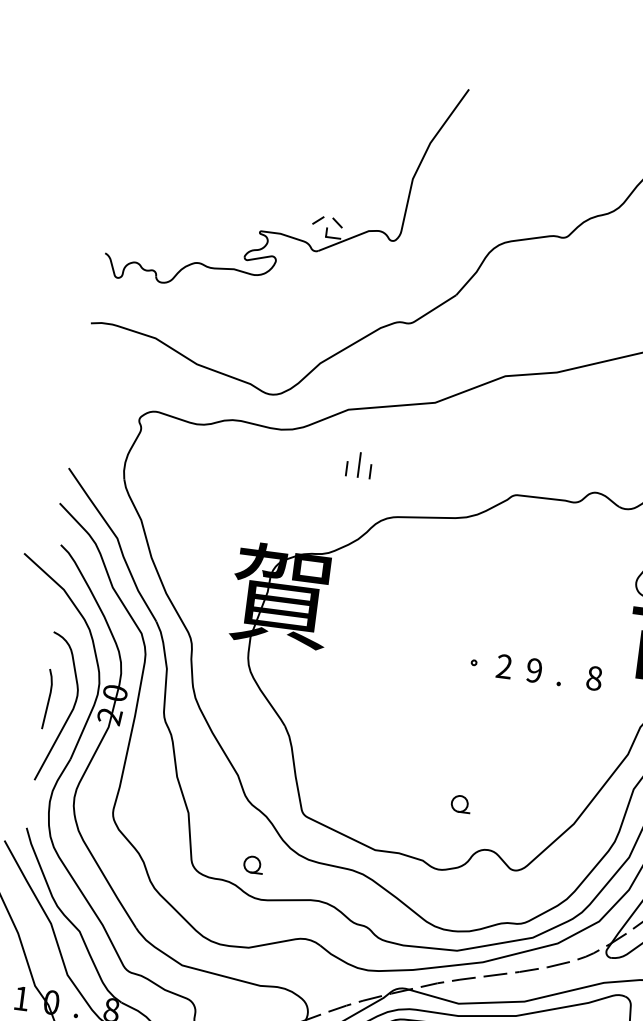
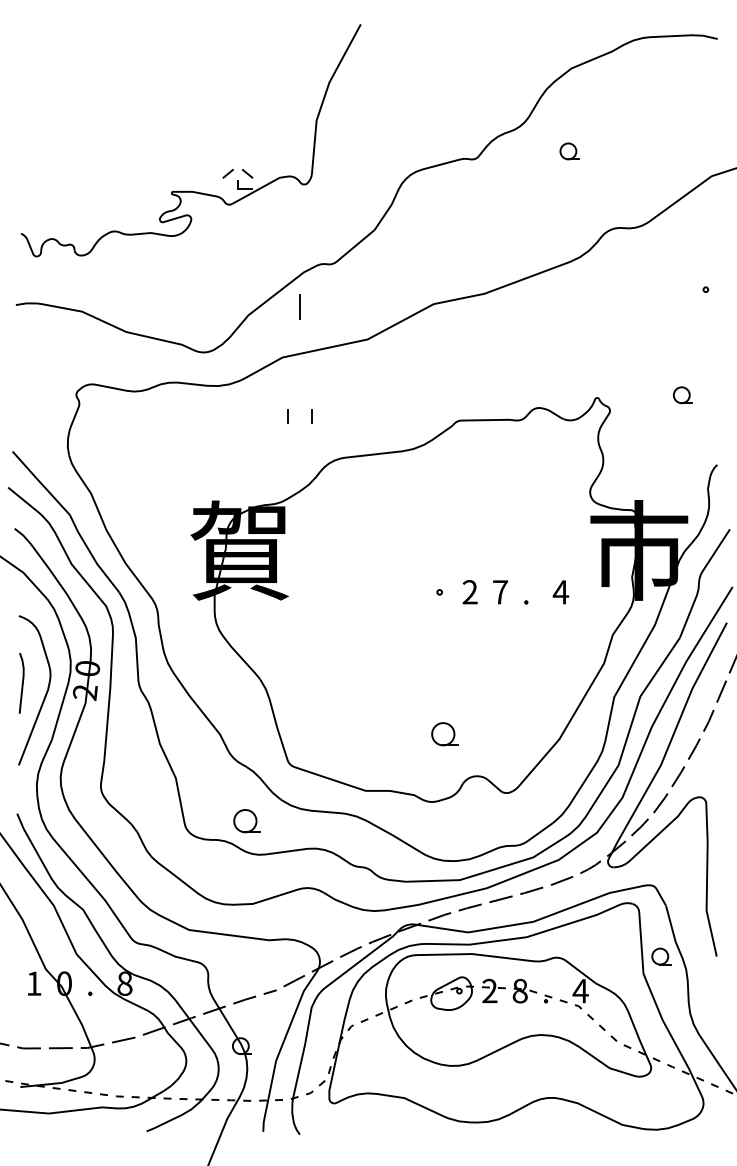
line: (358, 464) -> (299, 306), moved
text: (534, 670) -> (500, 592), 9 -> 7
text: (593, 678) -> (560, 592), 8 -> 4
part: (460, 803) -> (444, 733), size x1.4
part: (253, 864) -> (246, 820), size x1.4

